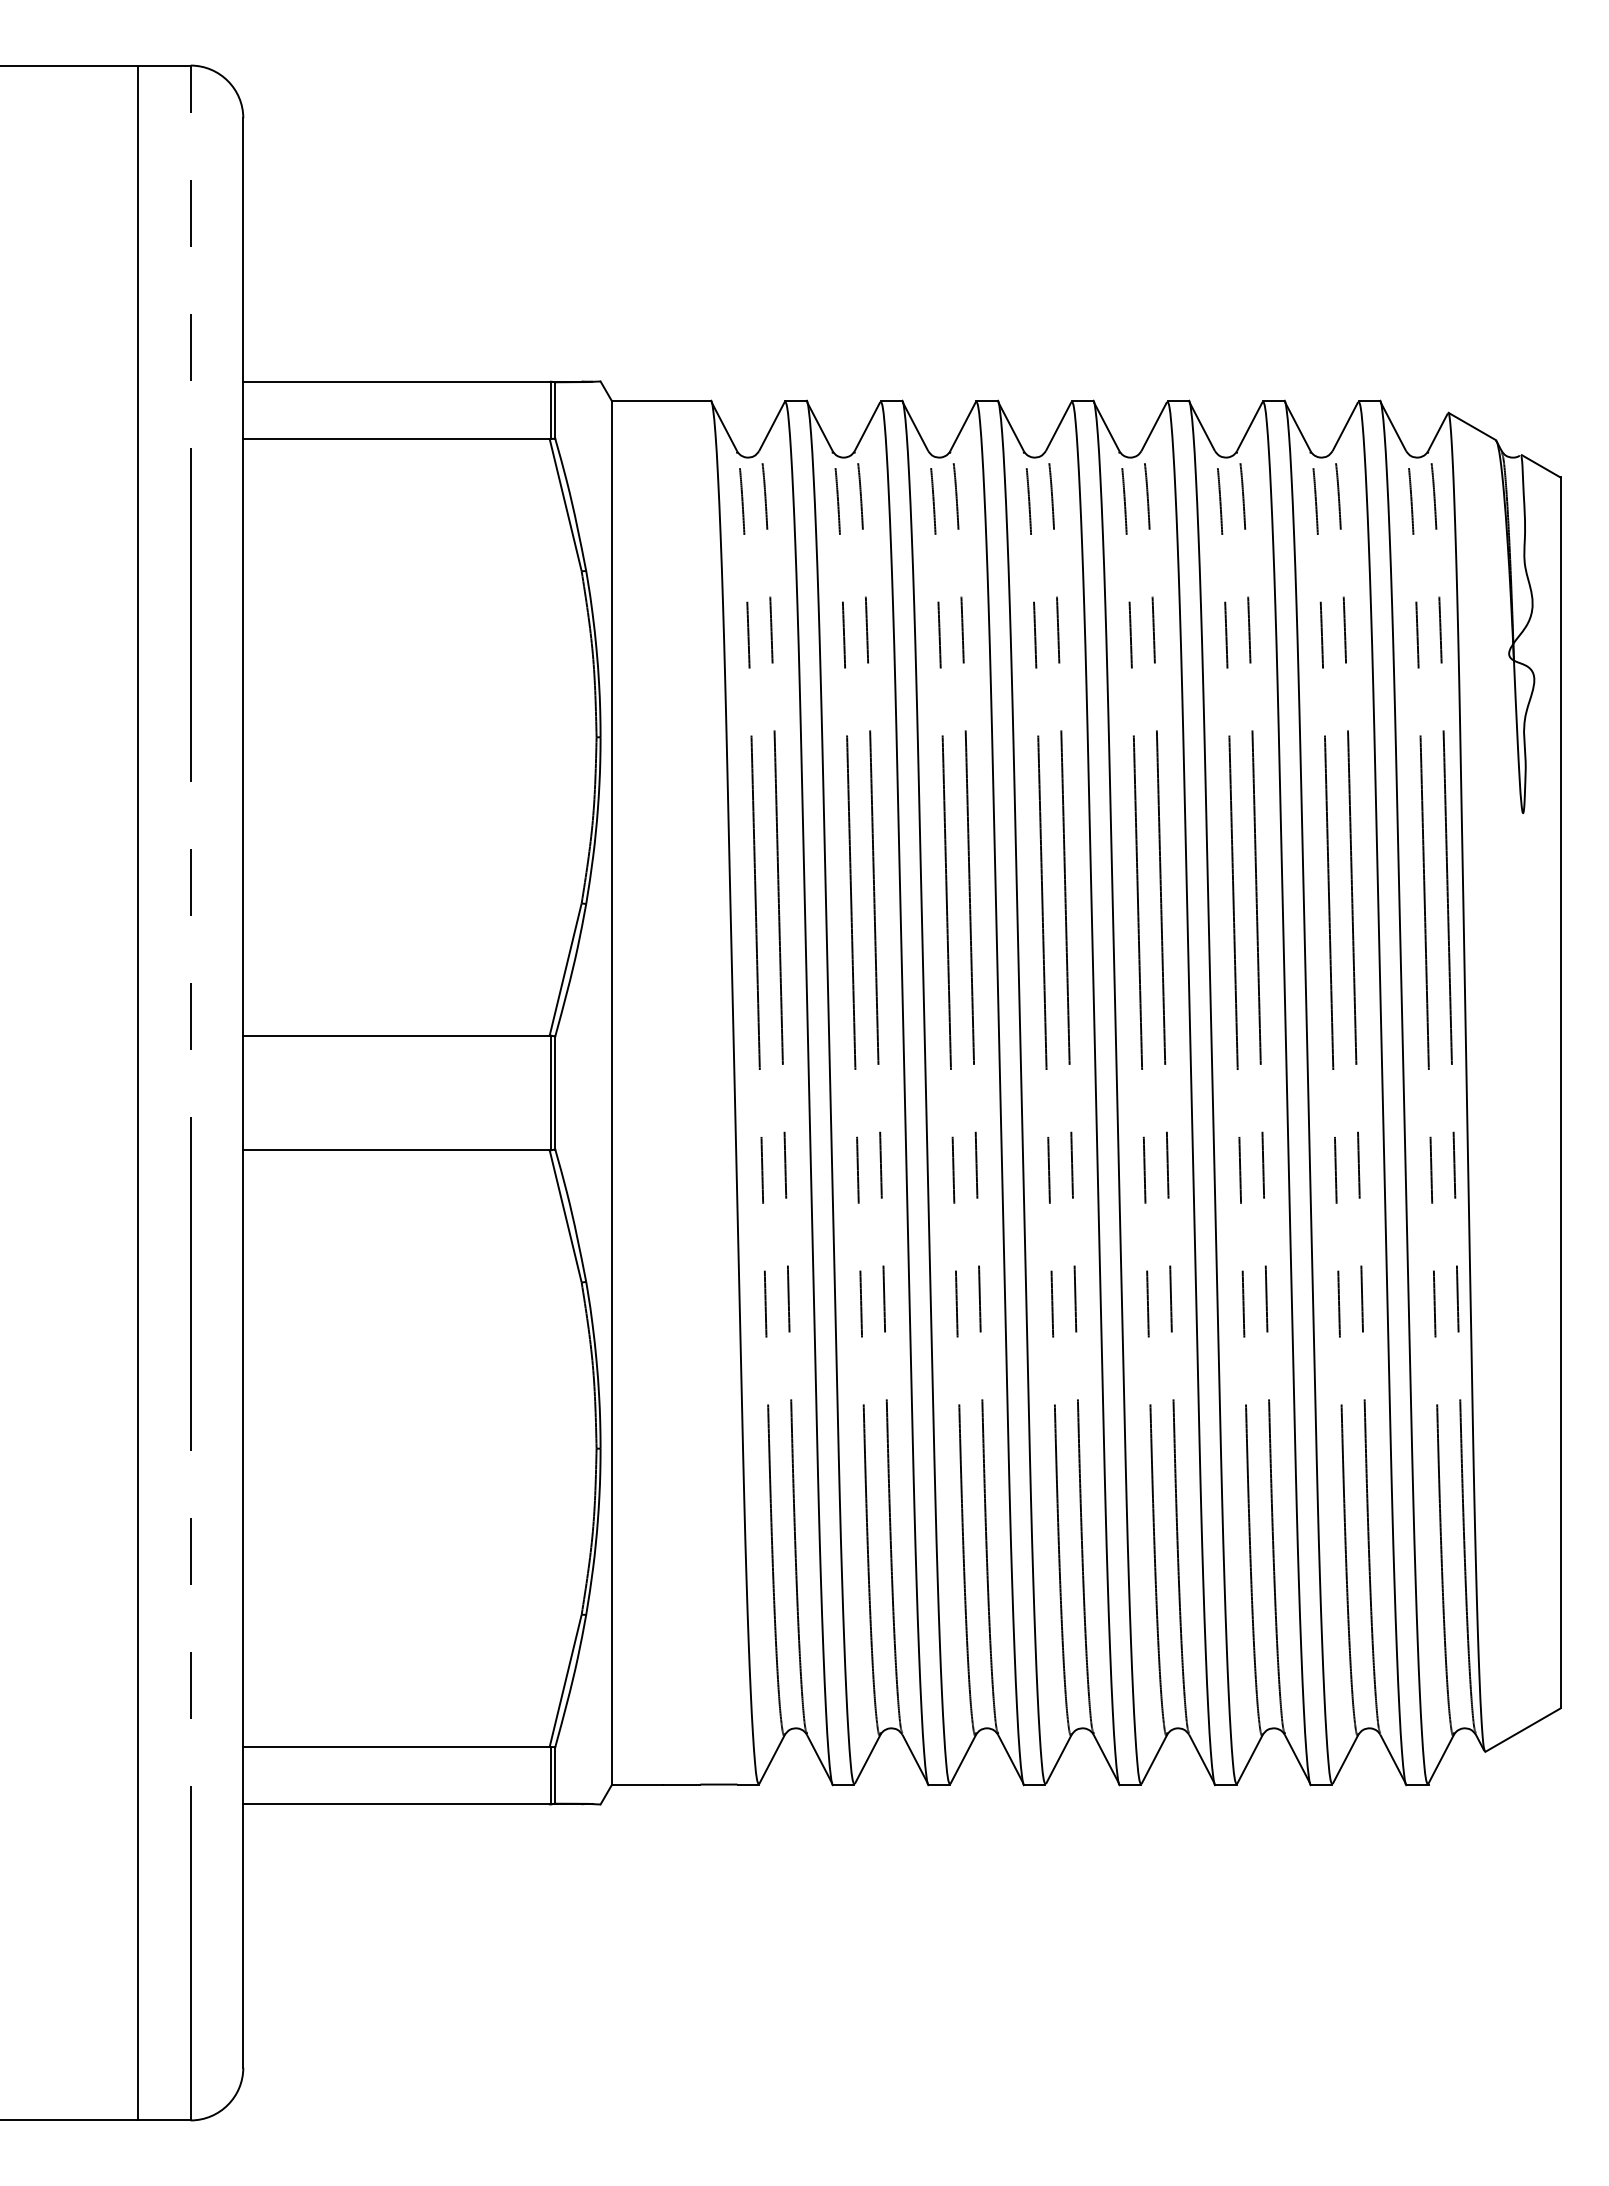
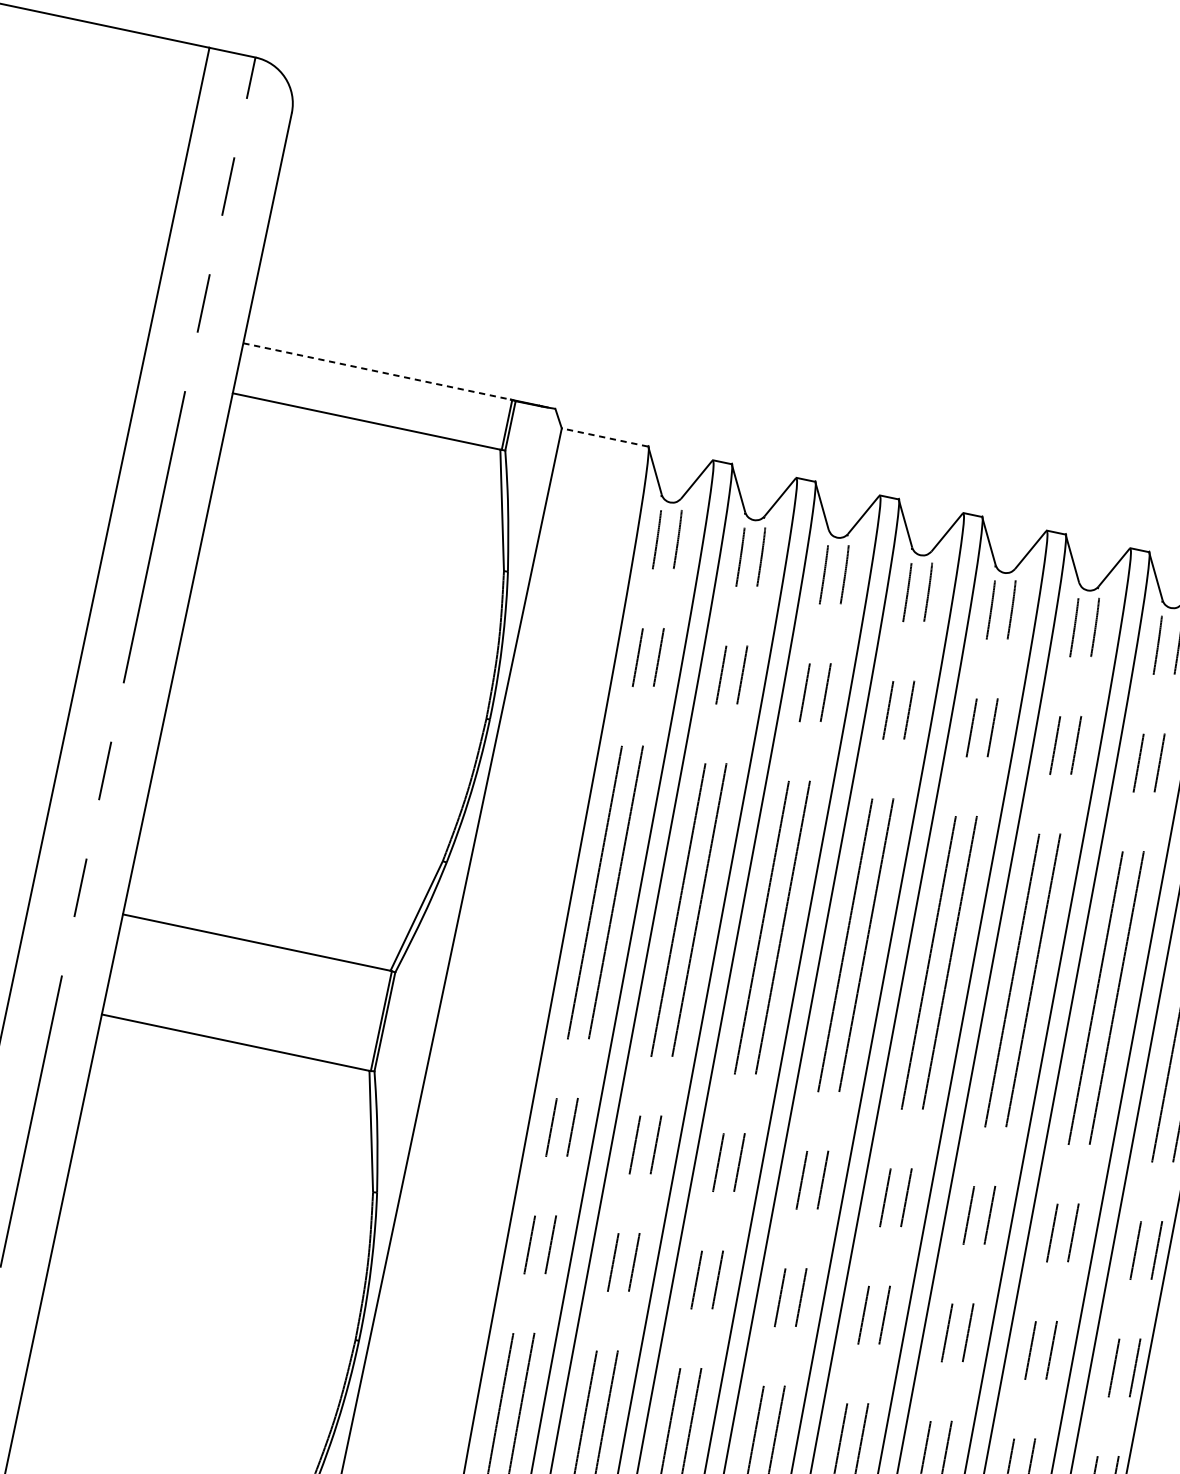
line: (397, 381) -> (378, 371), solid -> dashed
line: (661, 401) -> (604, 437), solid -> dashed

